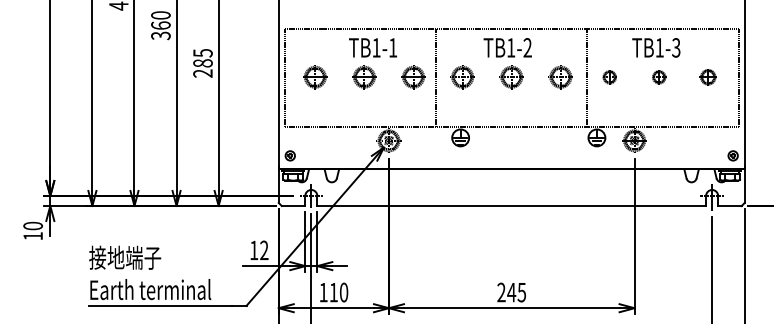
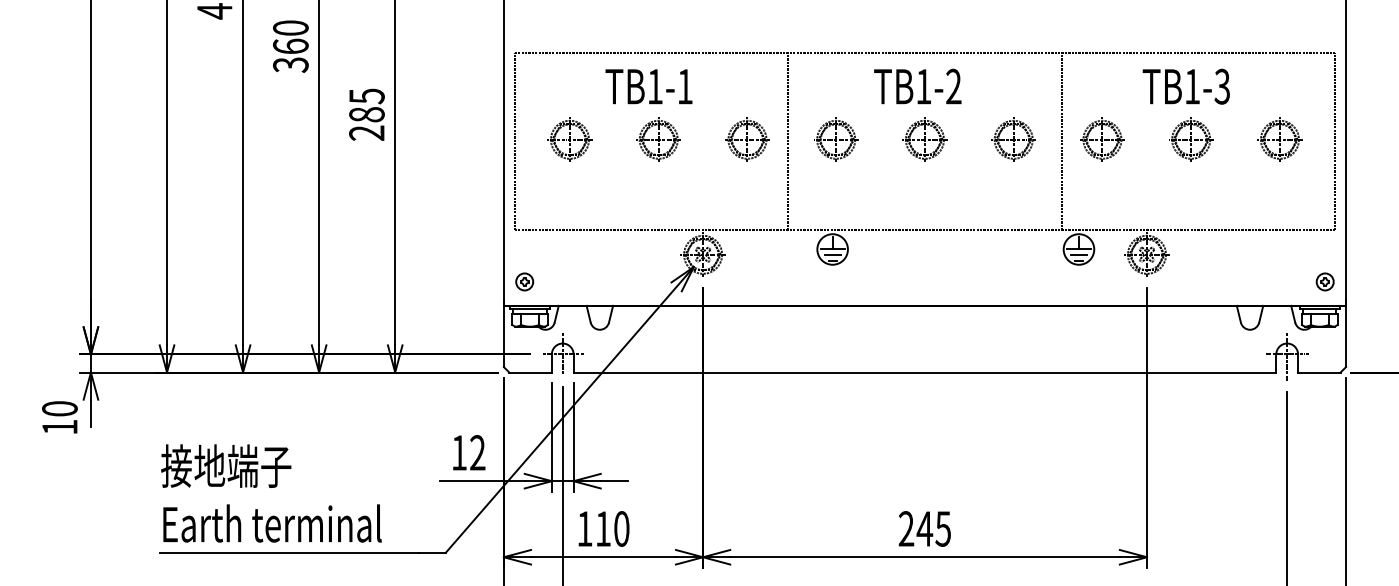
text: (372, 47) -> (647, 86), moved
part: (609, 77) -> (1101, 140), size x1.67
part: (659, 77) -> (1192, 140), size x1.67
part: (708, 77) -> (1280, 140), size x1.43

